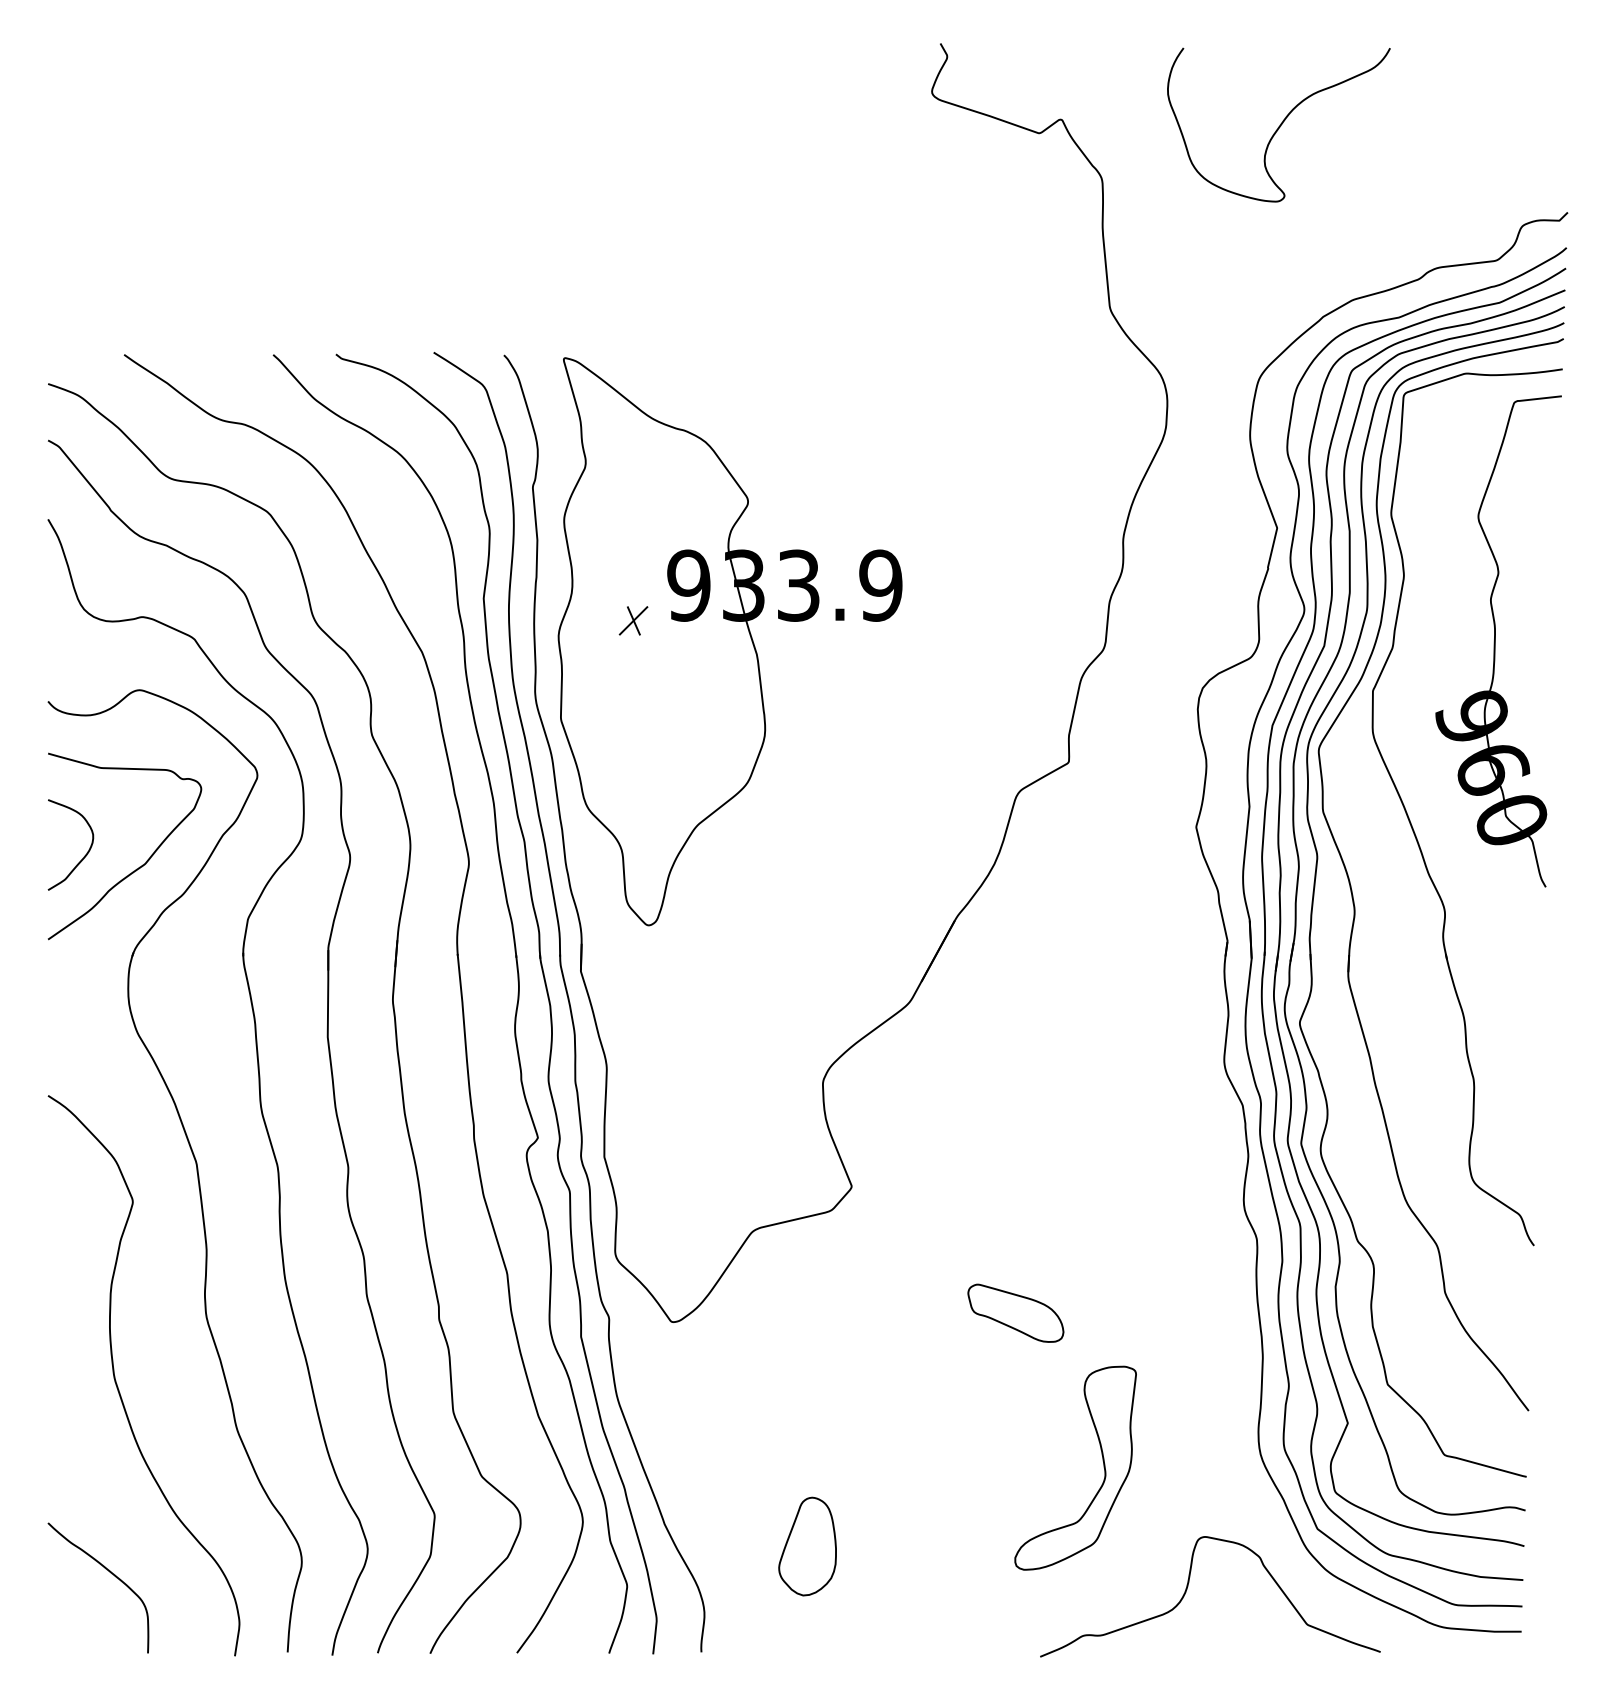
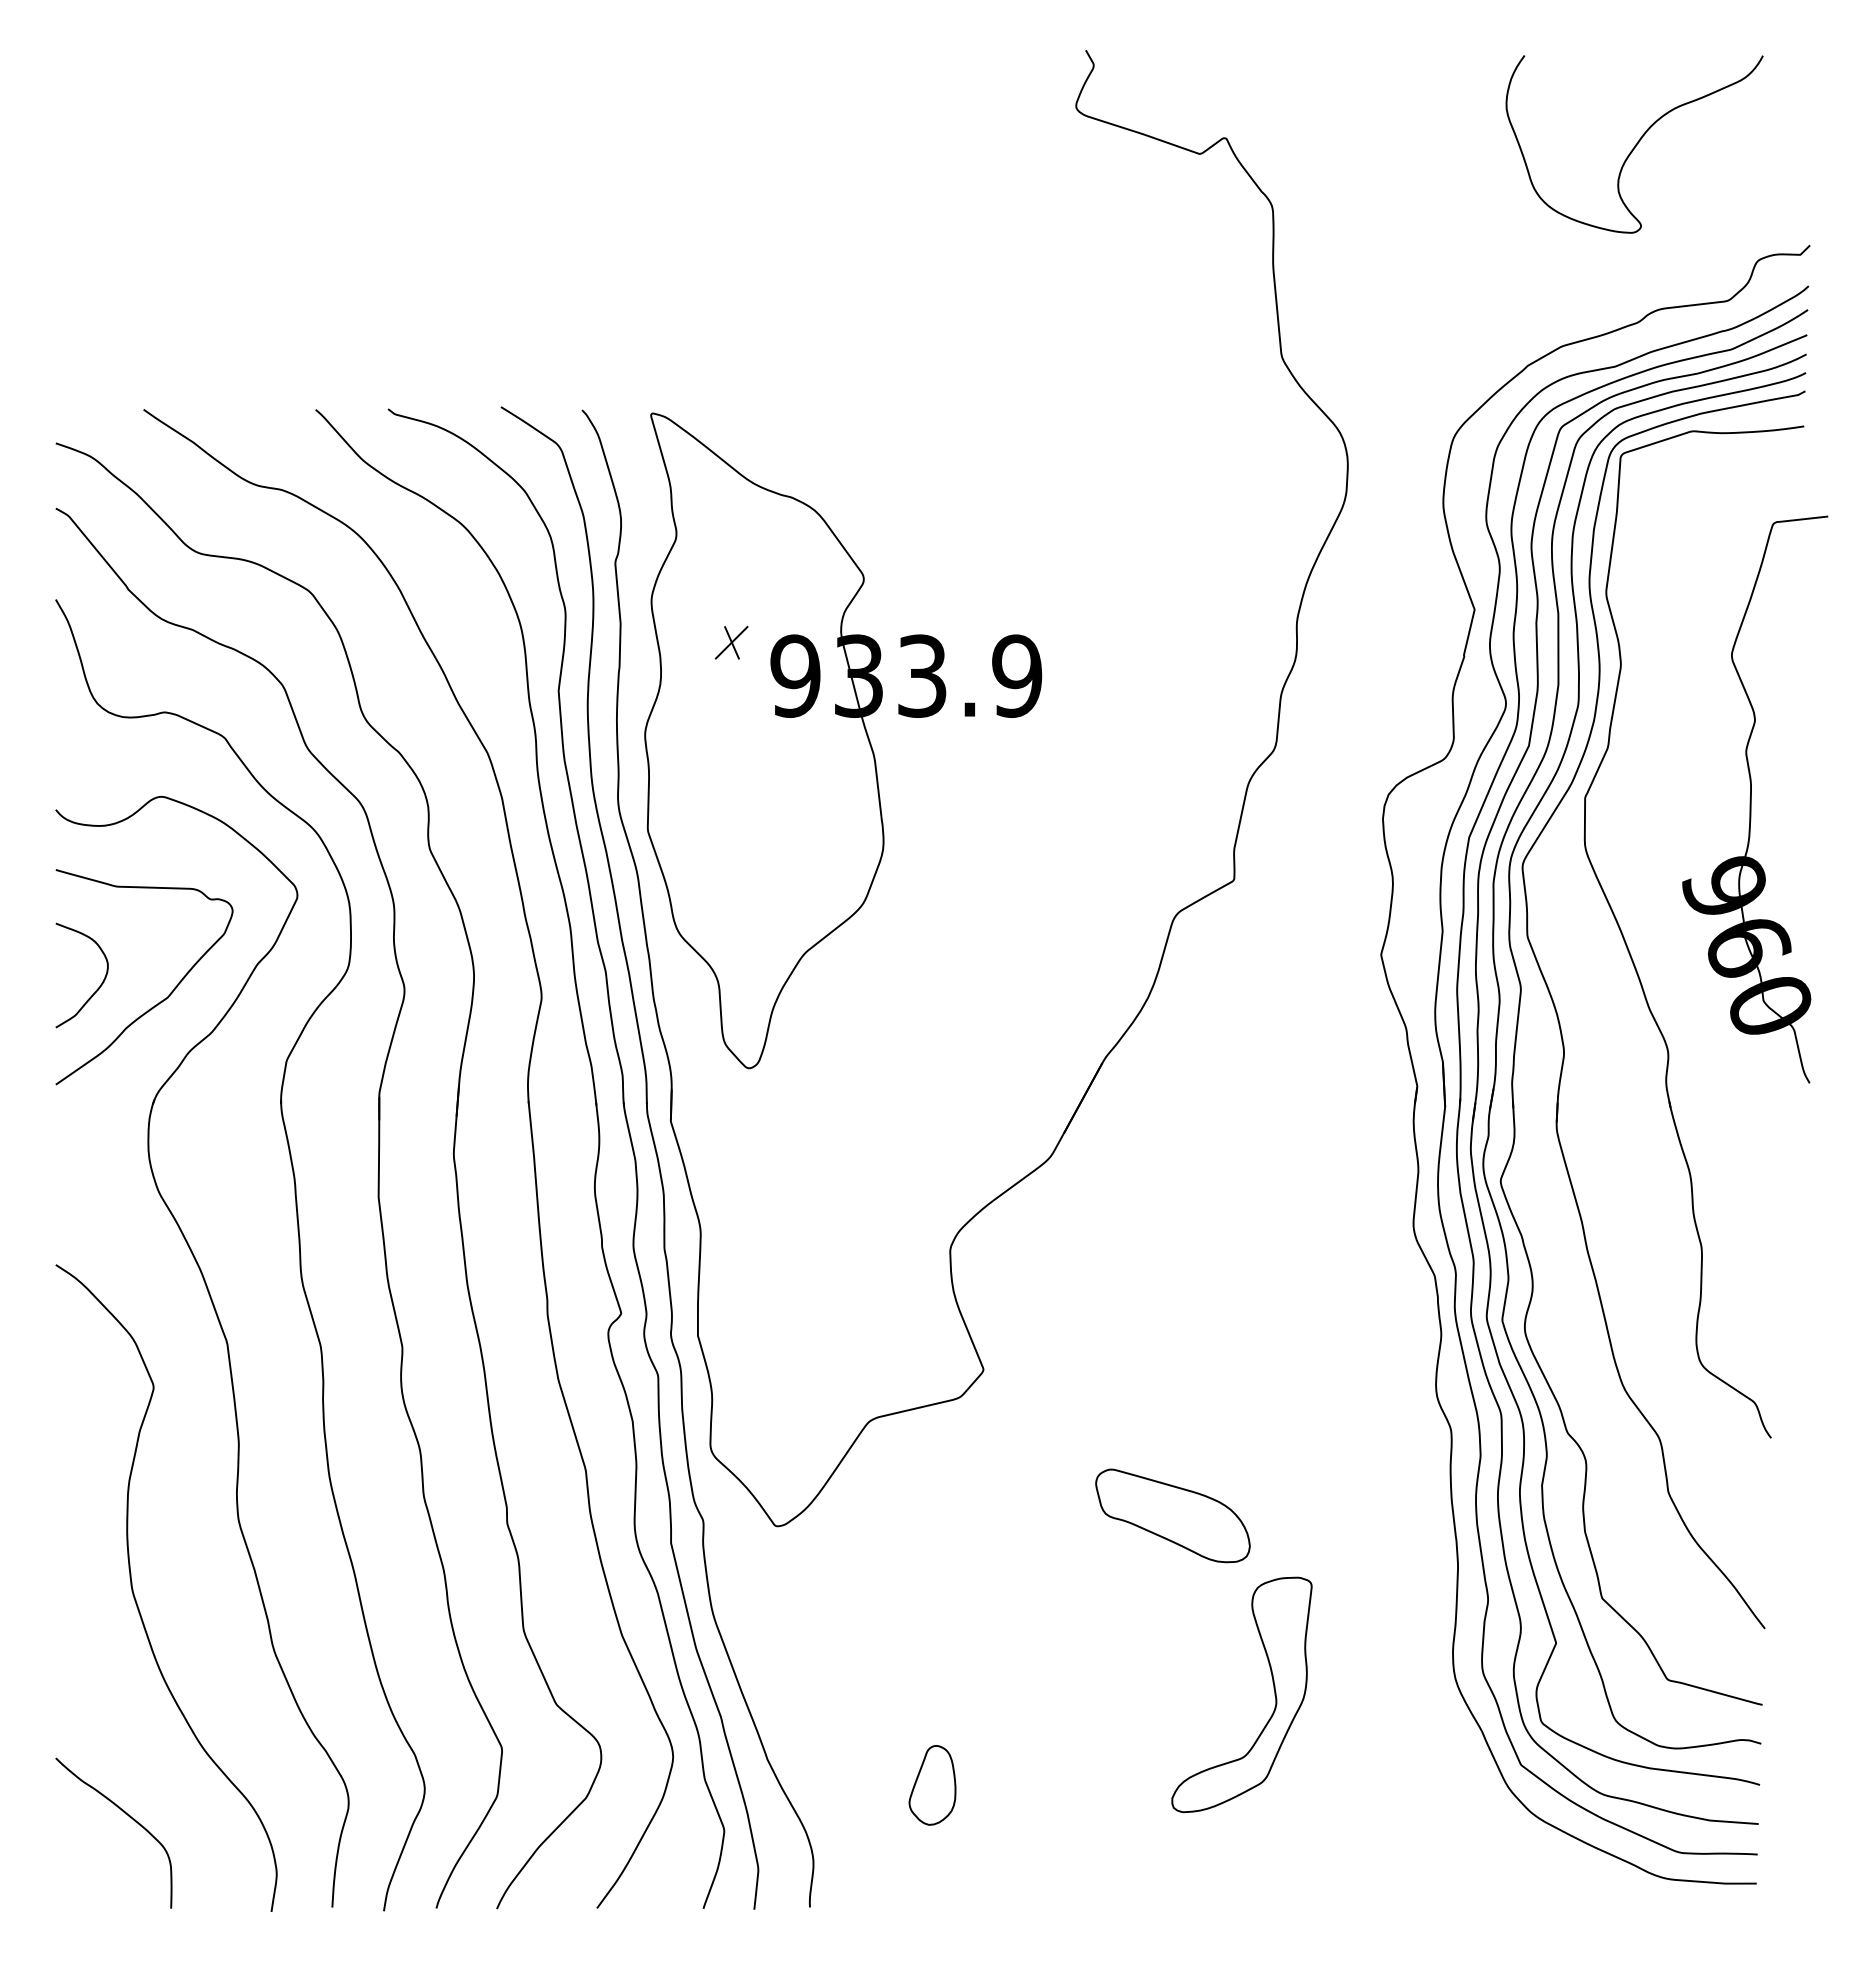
curve: (1279, 125) -> (1635, 144), moved
part: (633, 620) -> (731, 642), moved
part: (1498, 641) -> (1755, 799), moved
part: (1015, 1313) -> (1172, 1516), size x1.4
part: (807, 1546) -> (932, 1785), size x0.7
curve: (1187, 1588) -> (1371, 1833), removed

